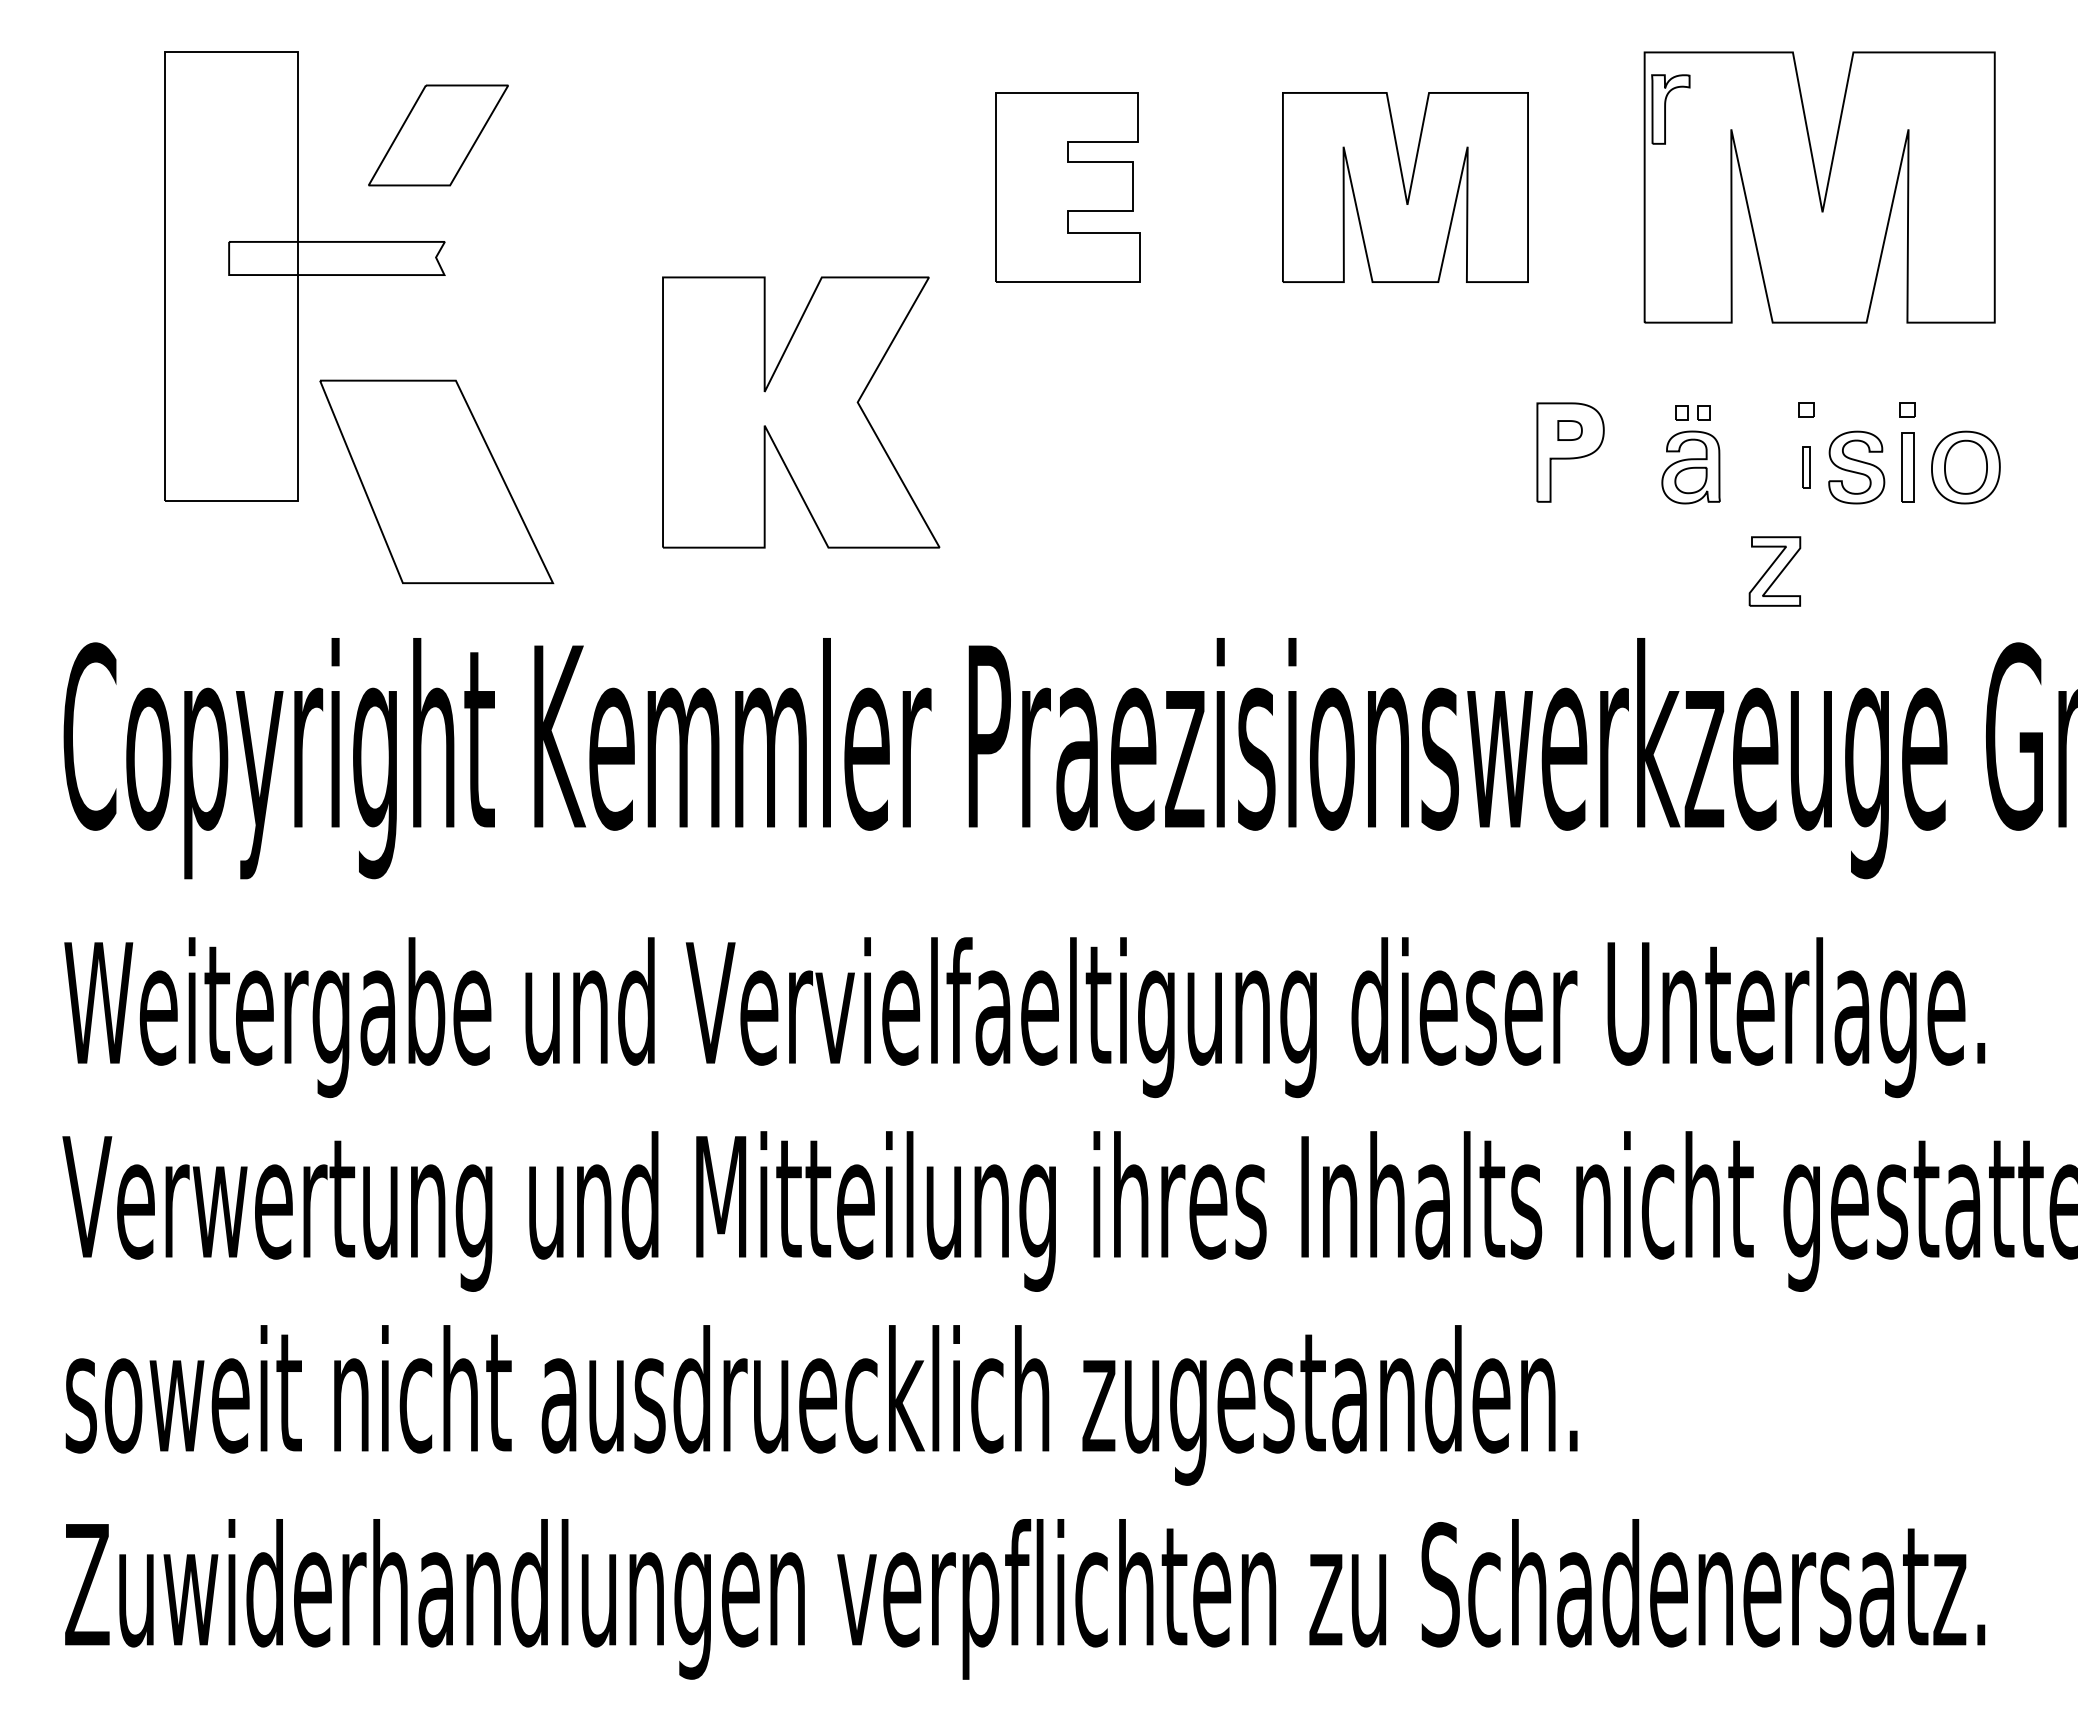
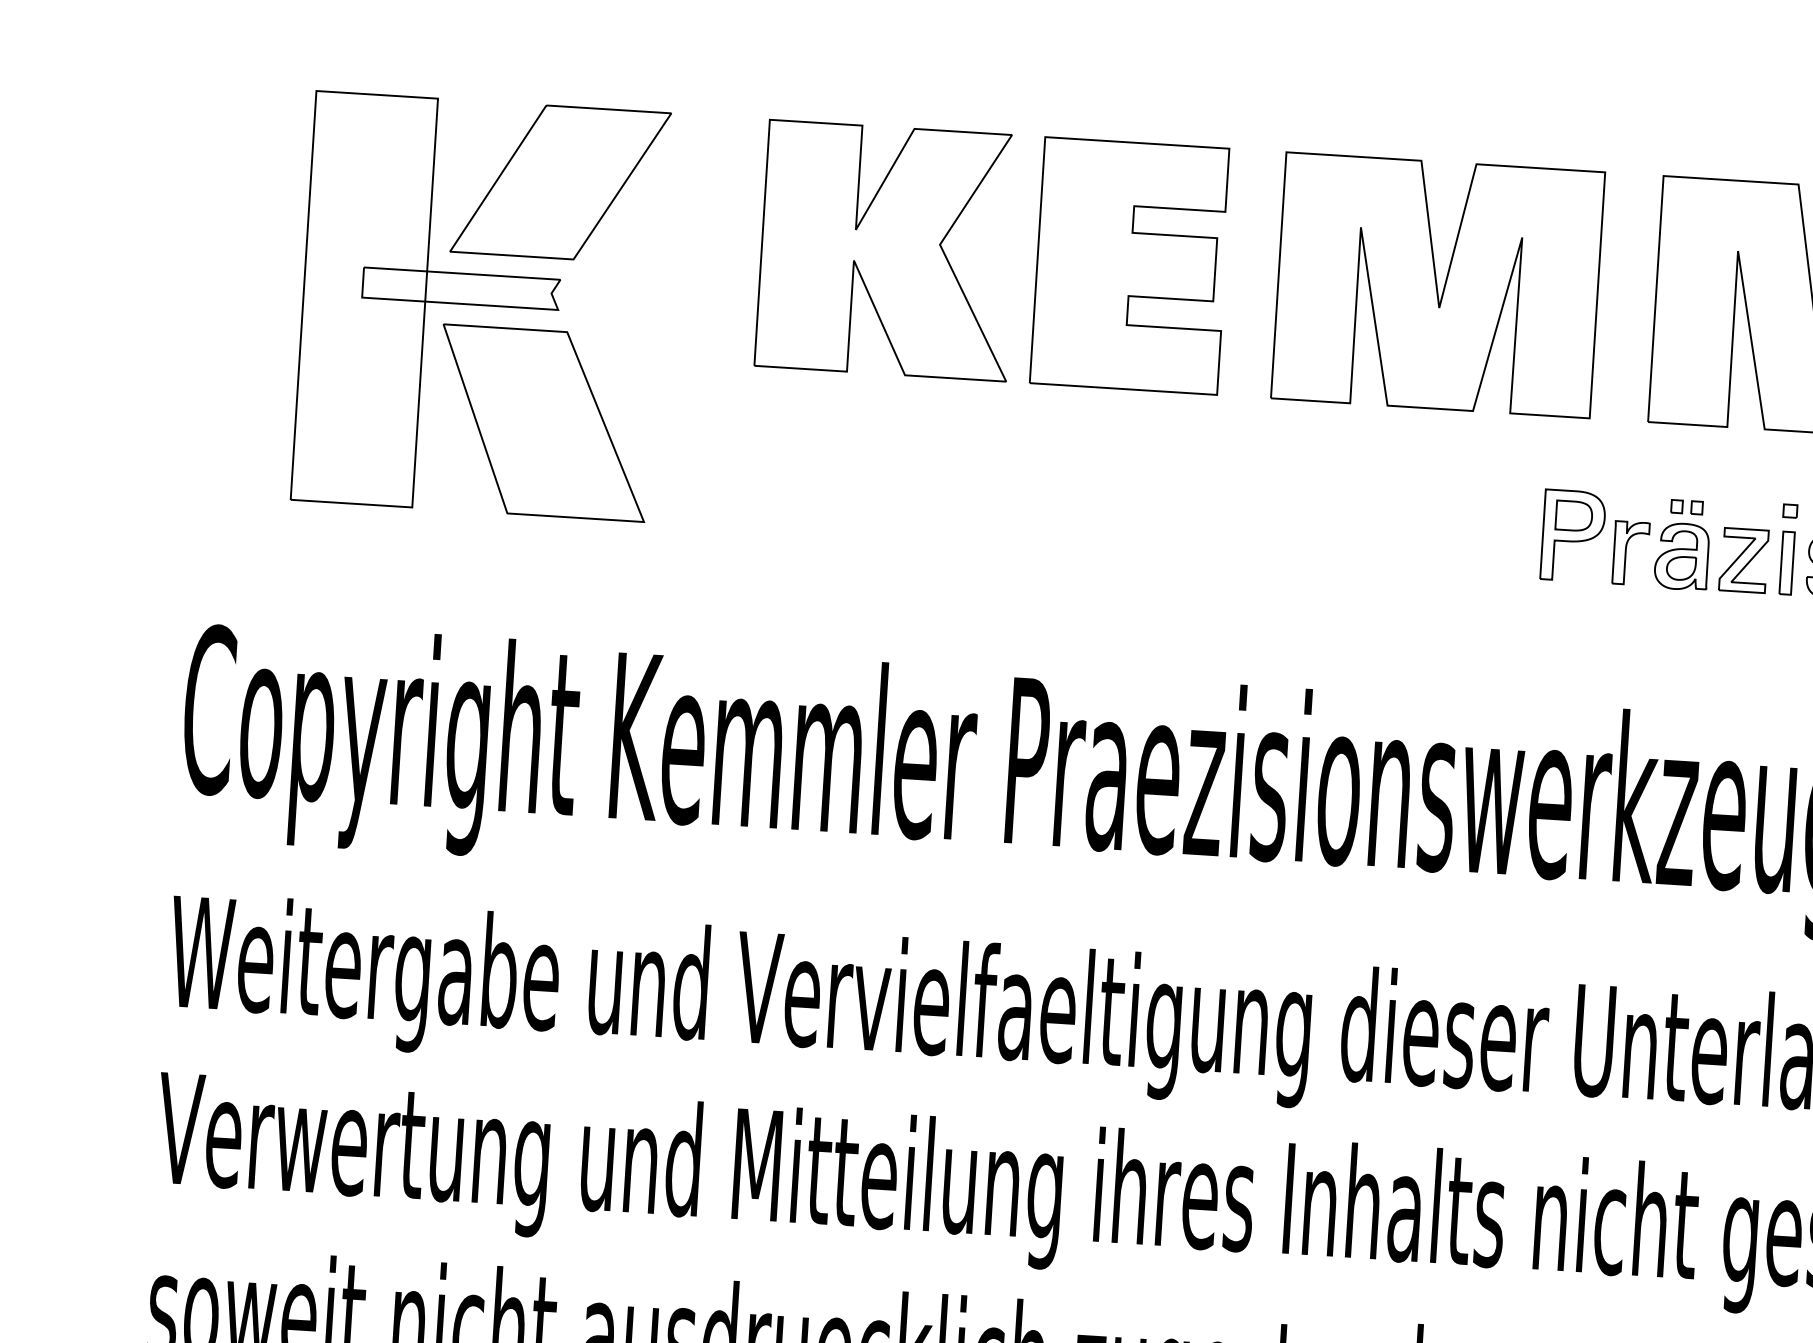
part: (1670, 109) -> (1630, 553), moved
part: (438, 135) -> (560, 182), size x1.67
part: (1067, 187) -> (1130, 265), size x1.43
part: (1405, 187) -> (1438, 285), size x1.43
part: (801, 412) -> (888, 250), moved
part: (1569, 430) -> (1573, 515), size x1.67
part: (1806, 467) -> (1787, 563), size x1.67
part: (436, 481) -> (543, 422), moved
part: (1774, 571) -> (1743, 560), moved

